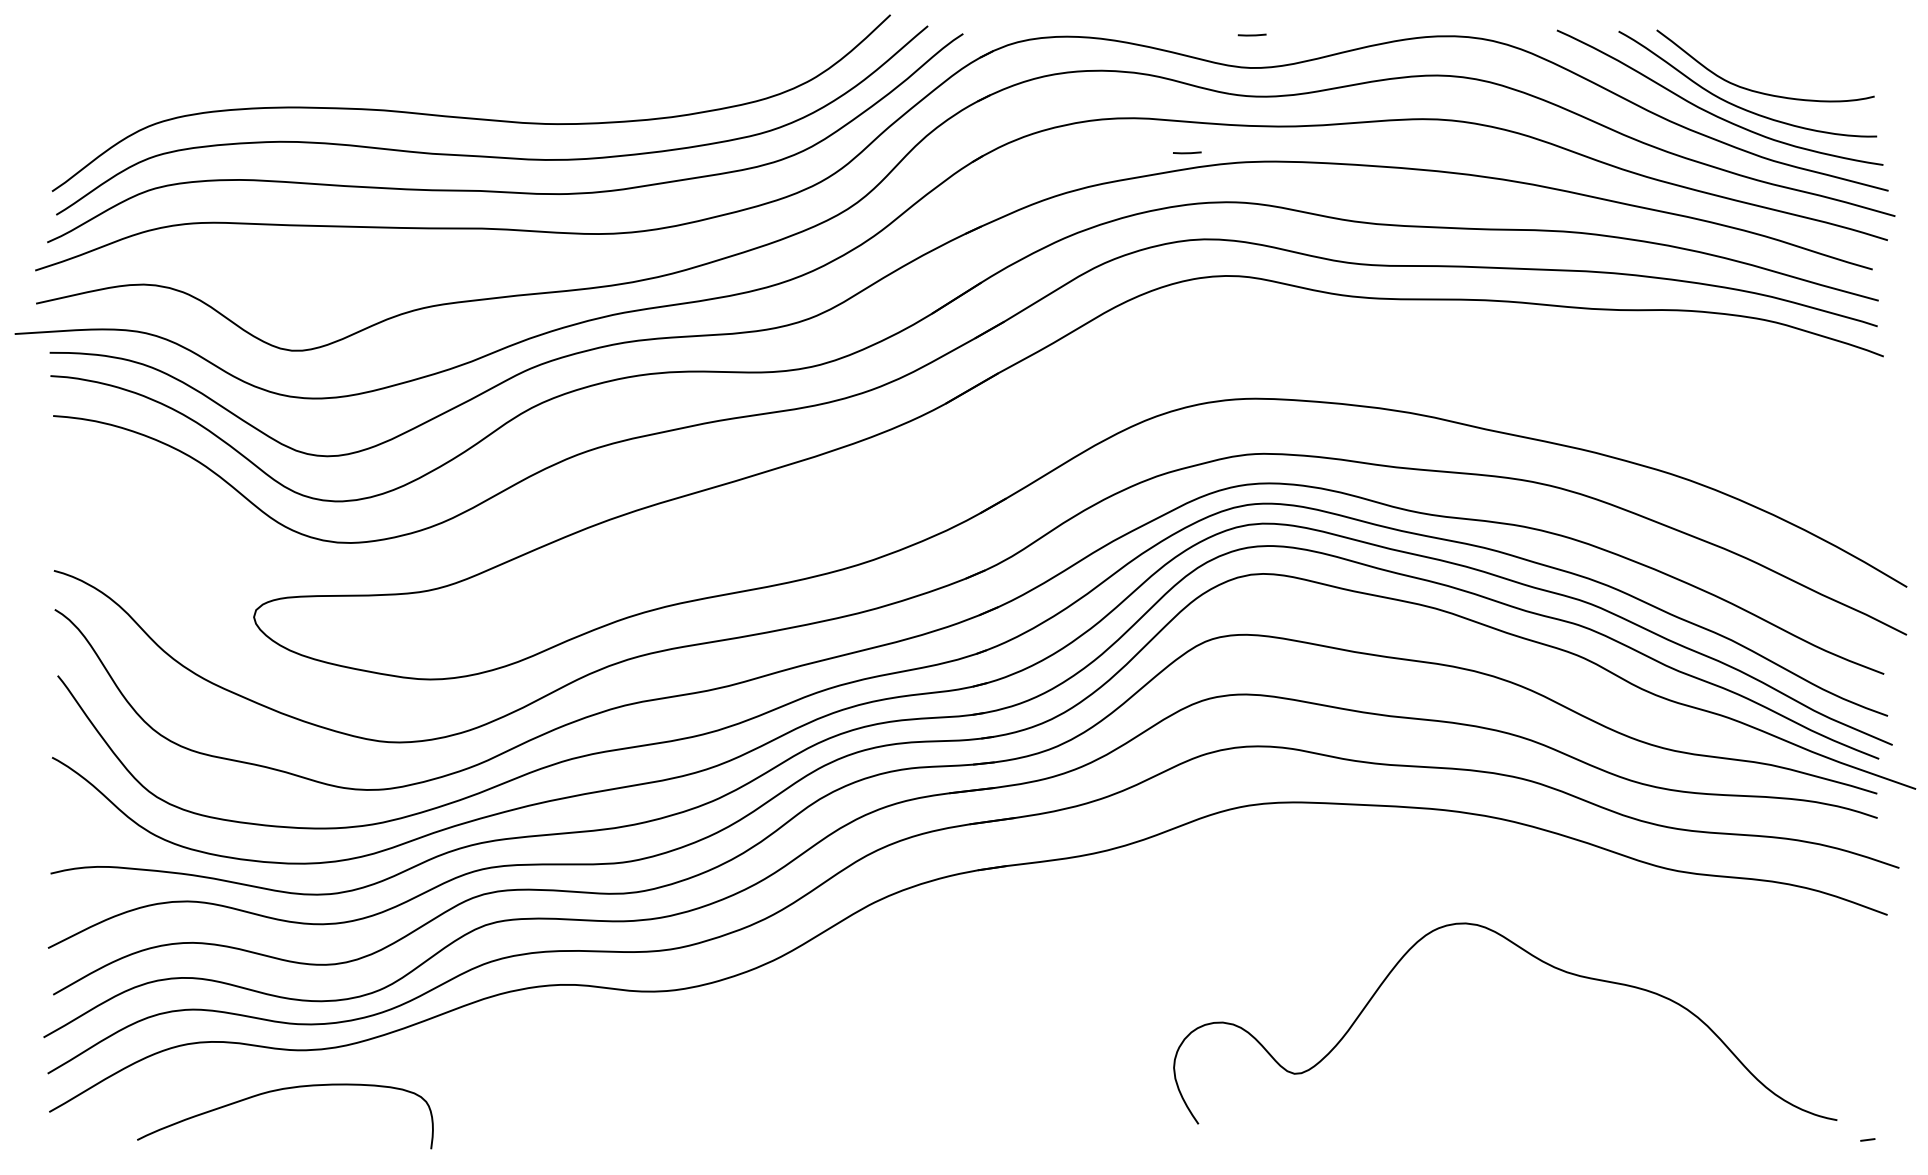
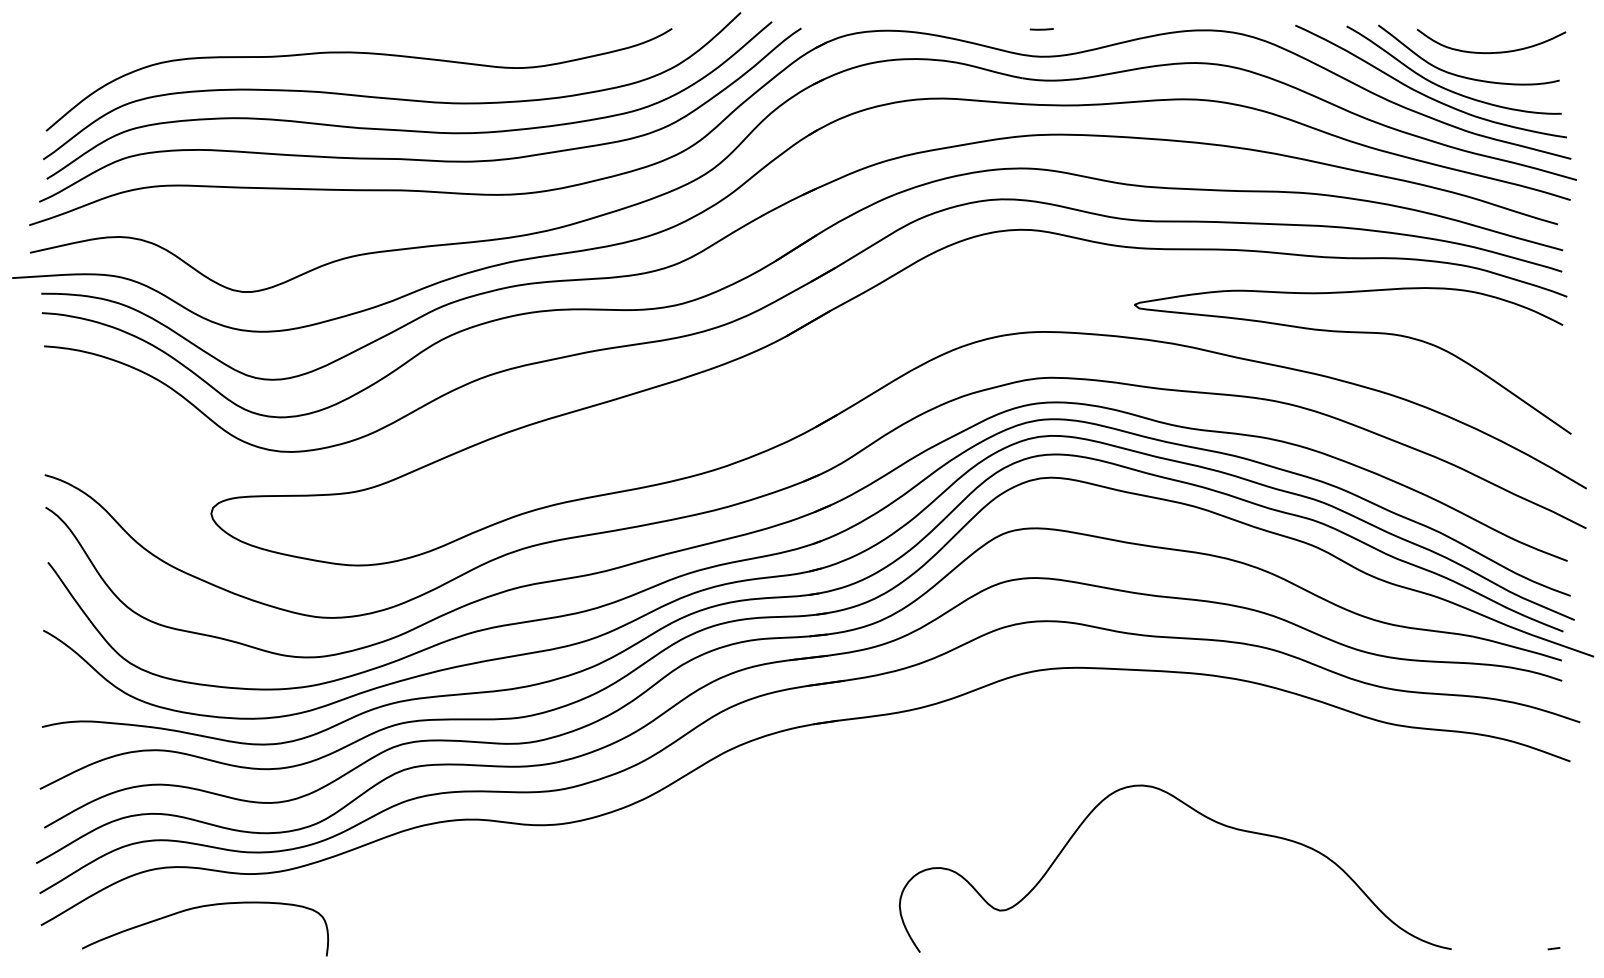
curve: (1792, 62) -> (1491, 52), added
curve: (430, 64) -> (358, 53), added
line: (1186, 153) -> (987, 127), removed
curve: (1625, 400) -> (1352, 333), added
curve: (1542, 963) -> (1206, 818), moved
curve: (283, 1090) -> (203, 907), moved

